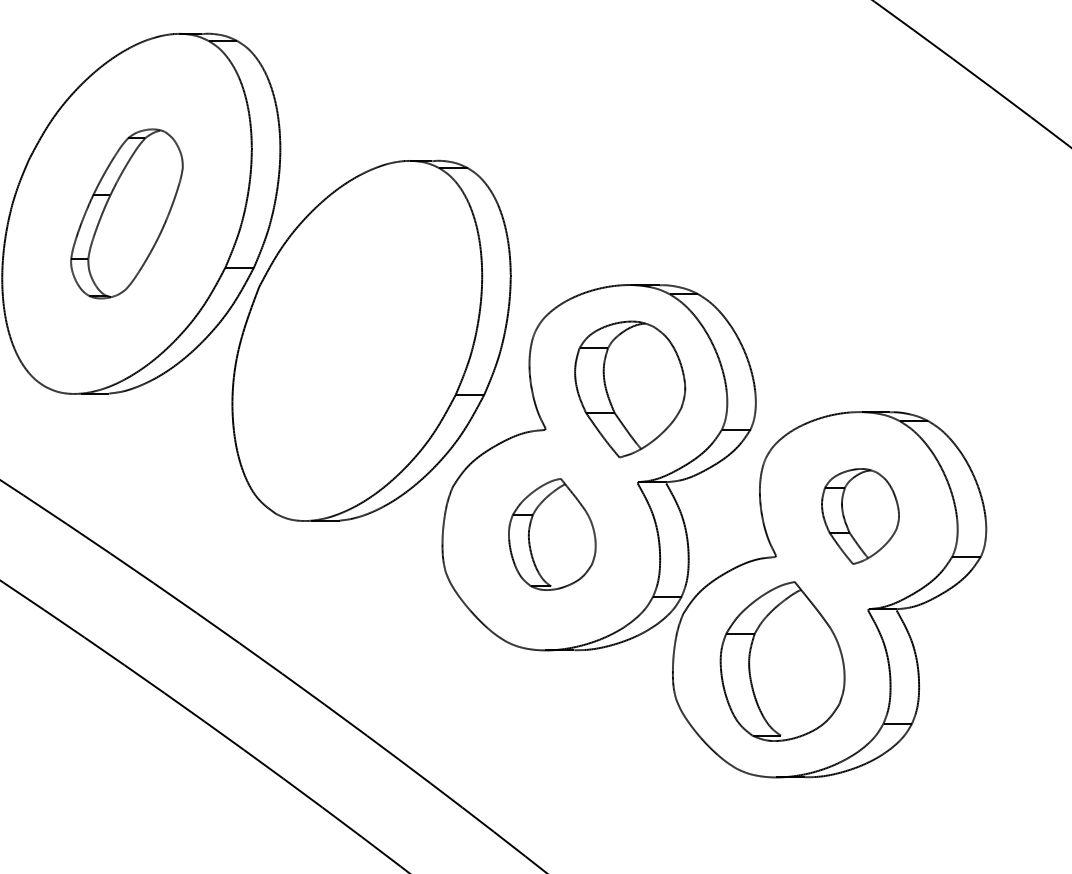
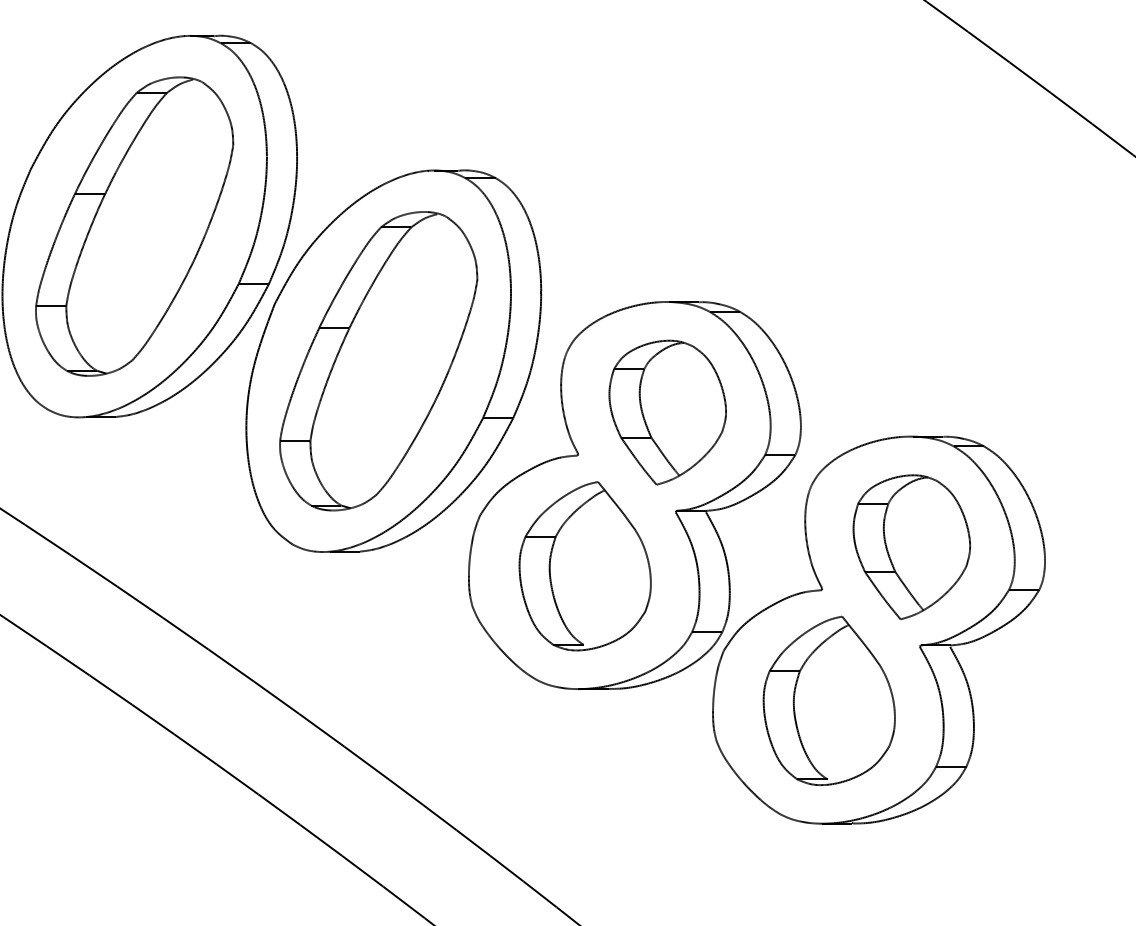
part: (126, 213) -> (134, 226), size x1.67
part: (357, 340) -> (378, 360), added
part: (860, 516) -> (911, 547), size x1.43
part: (552, 534) -> (585, 566), size x1.43

